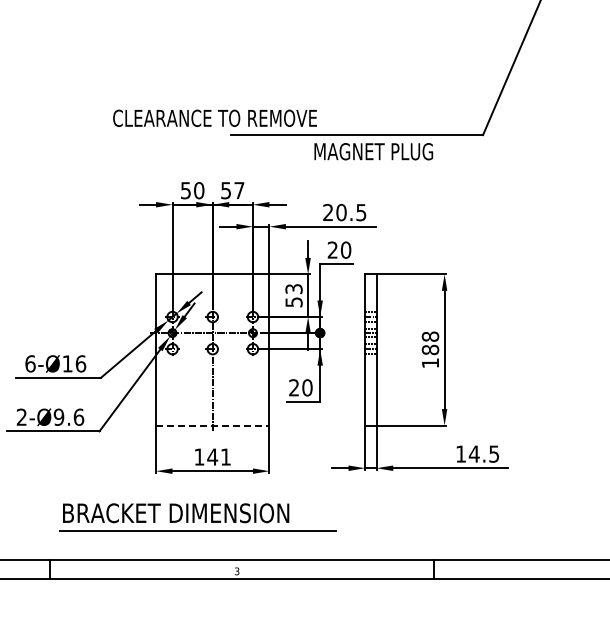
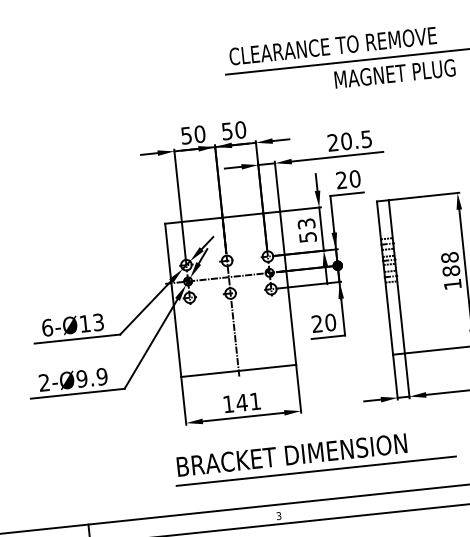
text: (214, 117) -> (332, 45), moved
text: (373, 151) -> (394, 73), moved
text: (239, 190) -> (240, 129), 57 -> 50
text: (80, 363) -> (98, 322), 6-Ø16 -> 6-Ø13
text: (78, 416) -> (101, 376), 2-Ø9.6 -> 2-Ø9.9
line: (212, 425) -> (238, 370), dashed -> solid
part: (197, 517) -> (314, 457), moved

